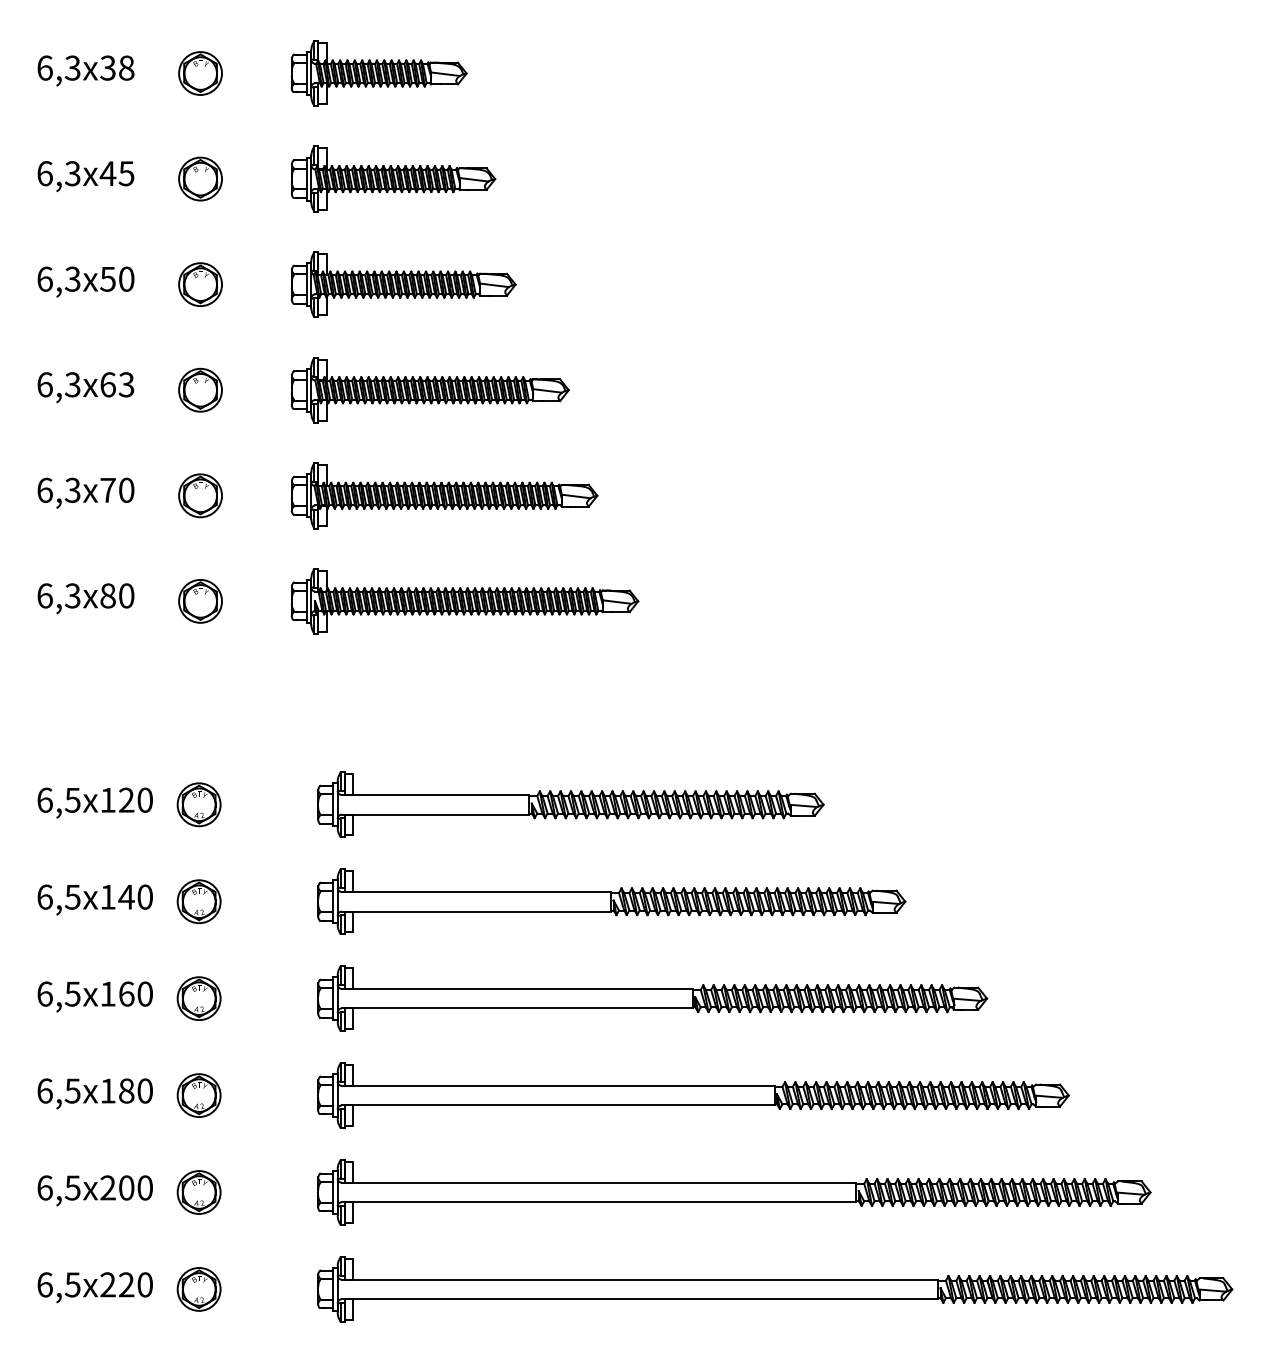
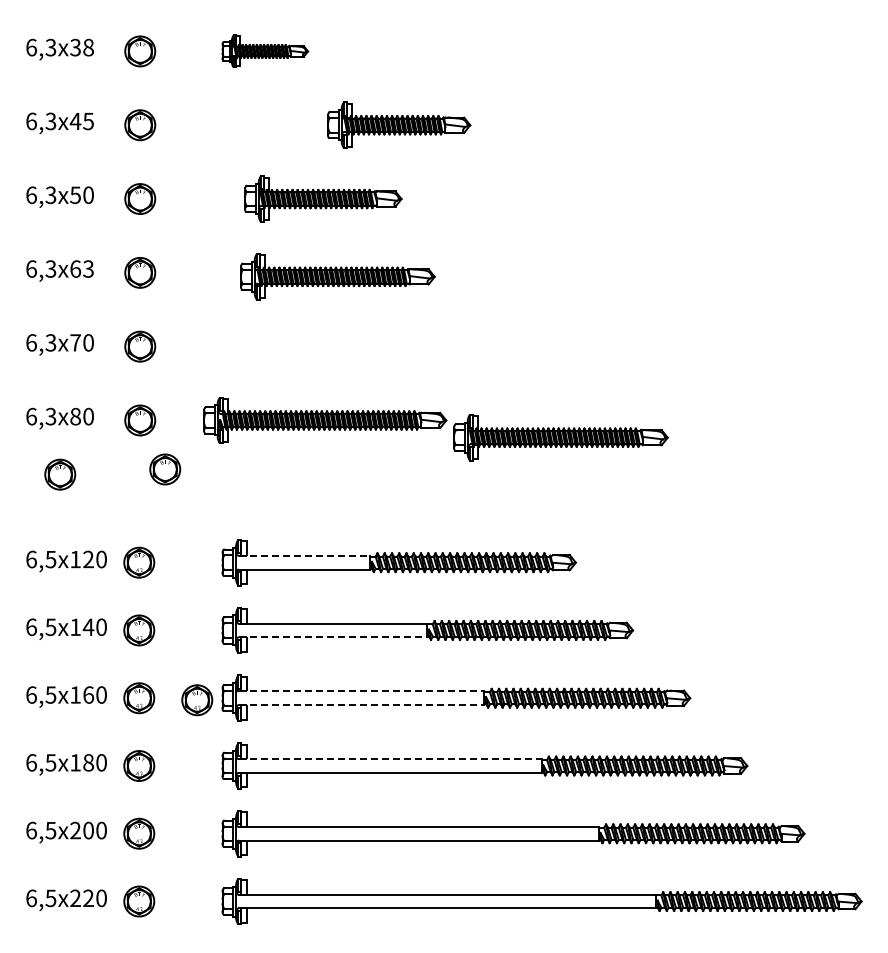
part: (379, 73) -> (265, 51), size x0.7
part: (393, 178) -> (399, 124), moved
part: (404, 283) -> (323, 198), moved
part: (429, 389) -> (337, 276), moved
part: (444, 495) -> (560, 437), moved
part: (236, 671) -> (165, 469), added
part: (86, 678) -> (60, 474), added
line: (435, 794) -> (304, 555), solid -> dashed
line: (476, 911) -> (333, 637), solid -> dashed
line: (517, 989) -> (361, 691), solid -> dashed
part: (282, 1001) -> (197, 700), added
line: (517, 1009) -> (361, 705), solid -> dashed
line: (558, 1086) -> (390, 759), solid -> dashed

